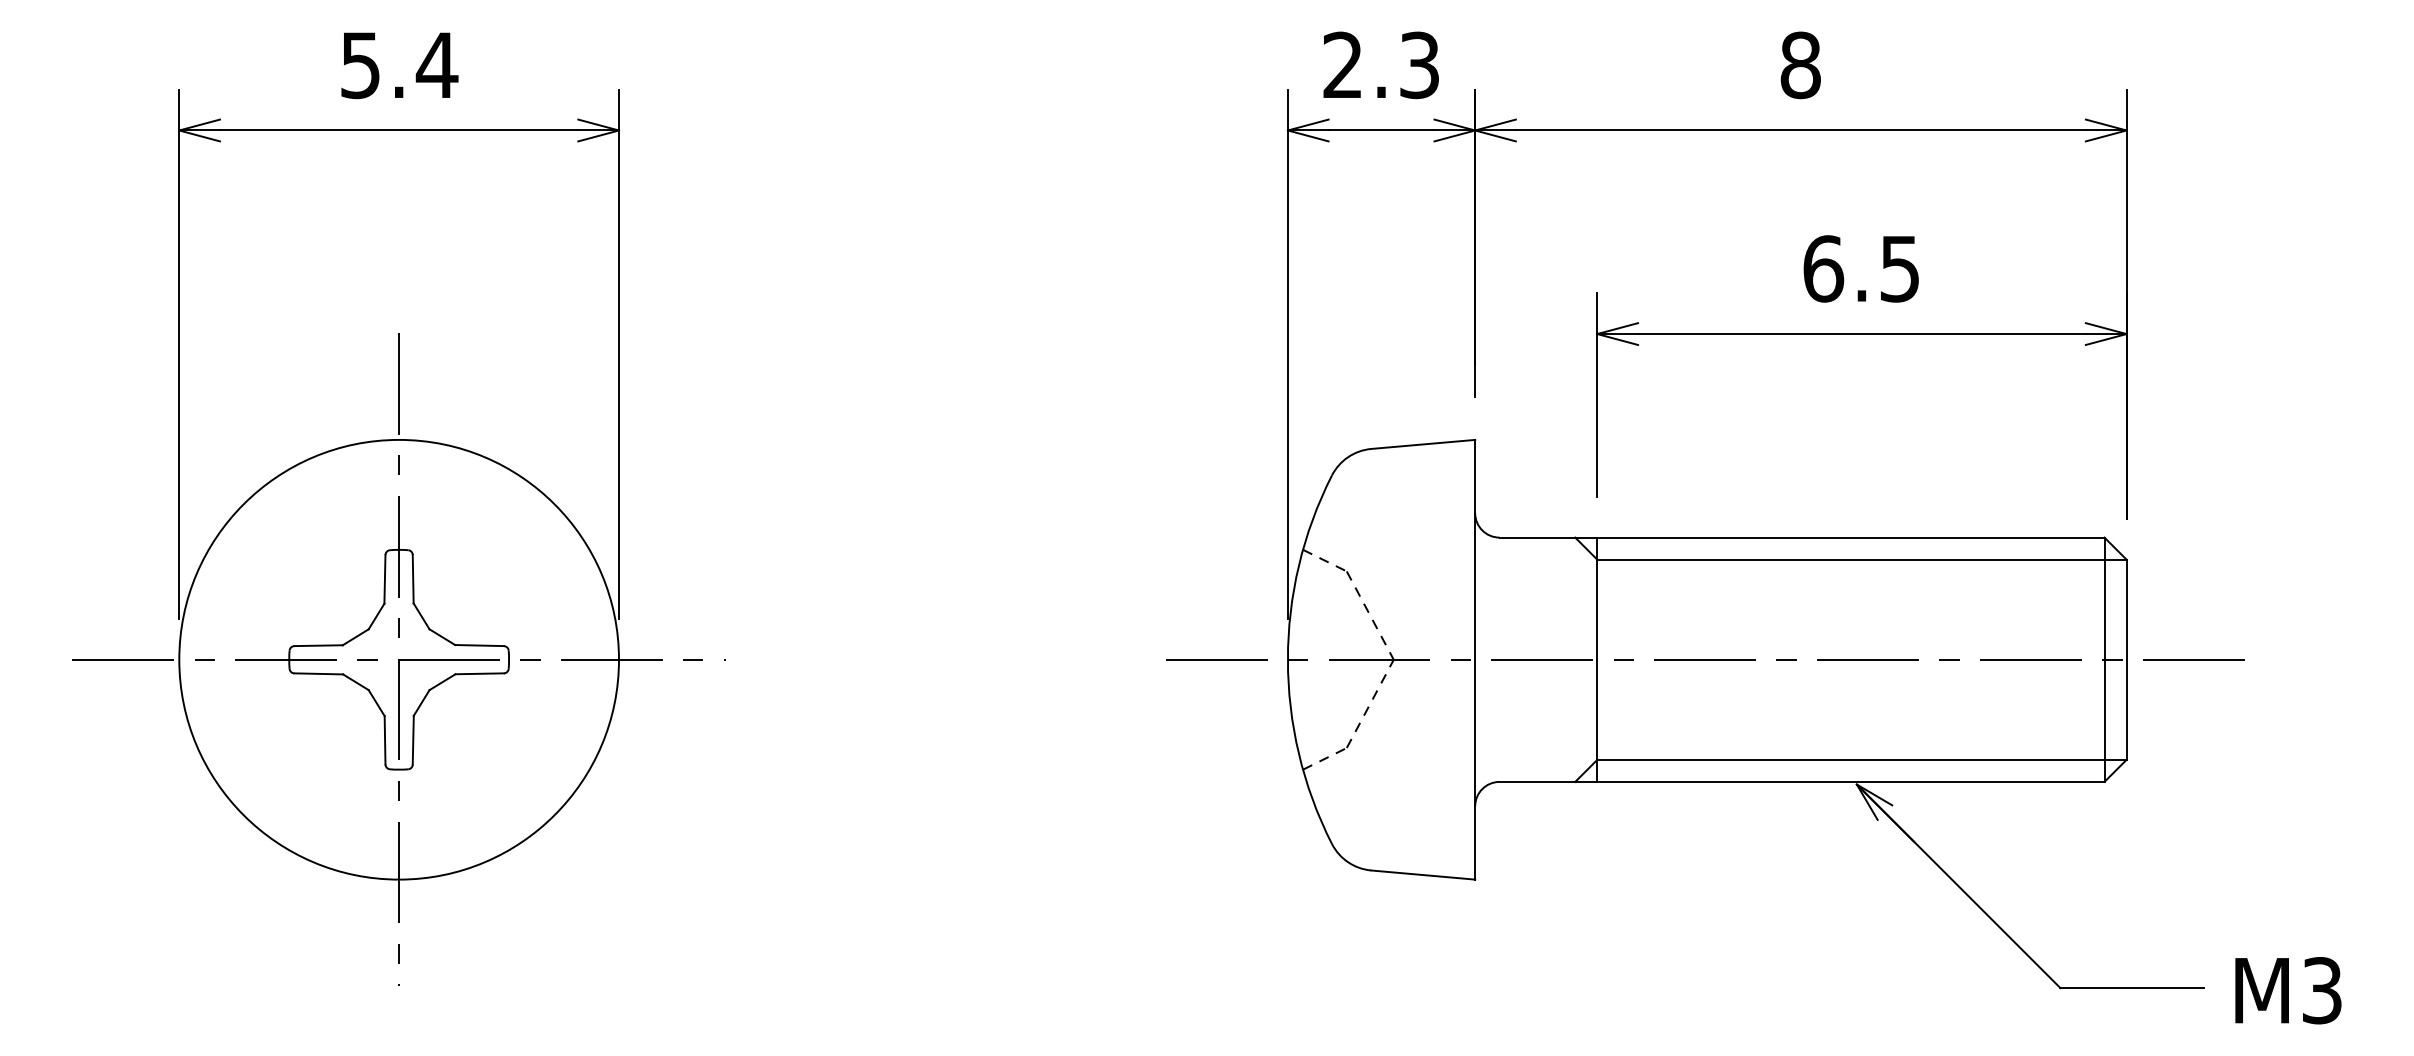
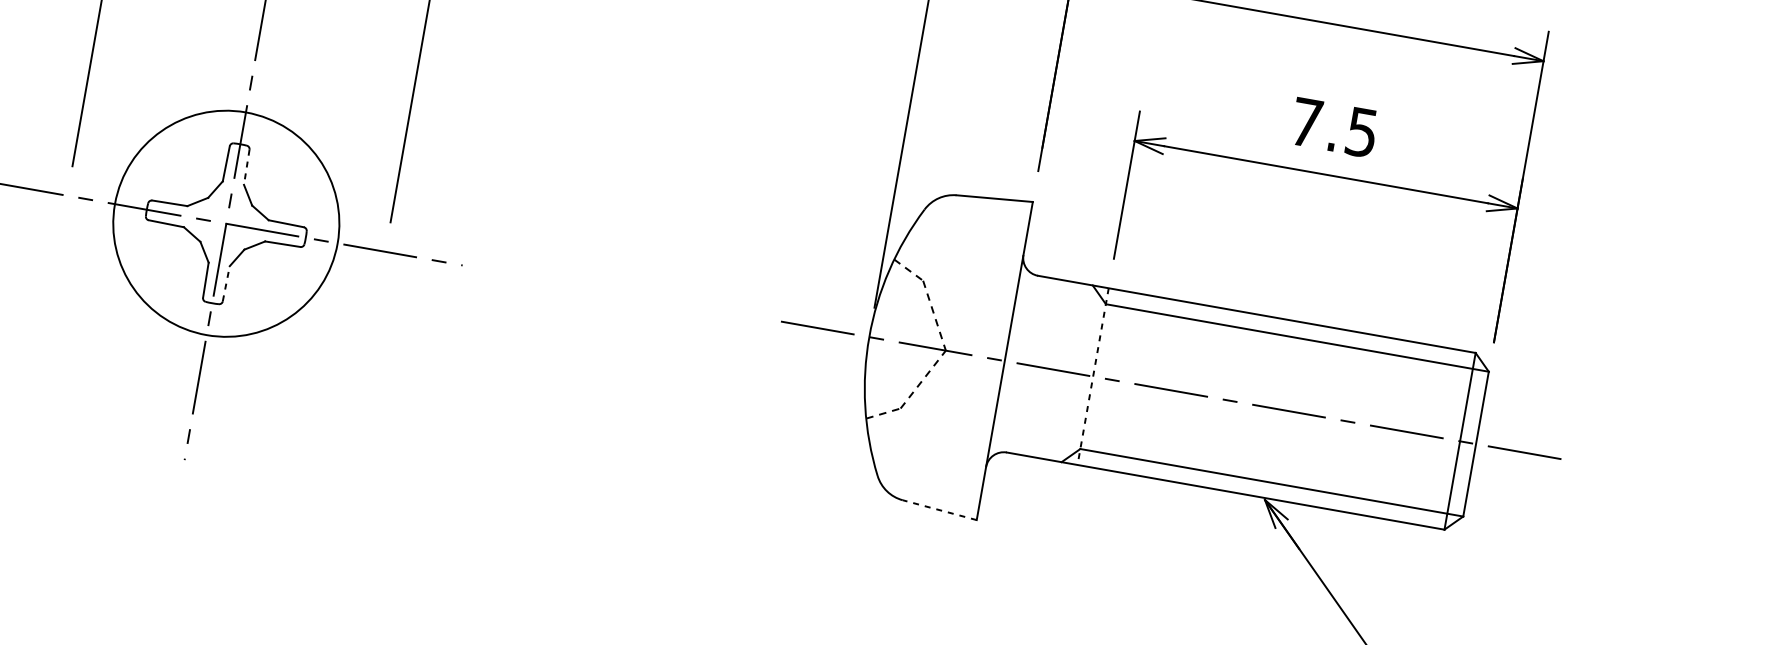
text: (1823, 268) -> (1306, 122), 6.5 -> 7.5
line: (413, 579) -> (246, 167), solid -> dashed
circle: (399, 659) -> (226, 223), size x0.7
line: (1597, 660) -> (1093, 377), solid -> dashed
line: (413, 739) -> (226, 283), solid -> dashed
line: (1422, 875) -> (939, 510), solid -> dashed

